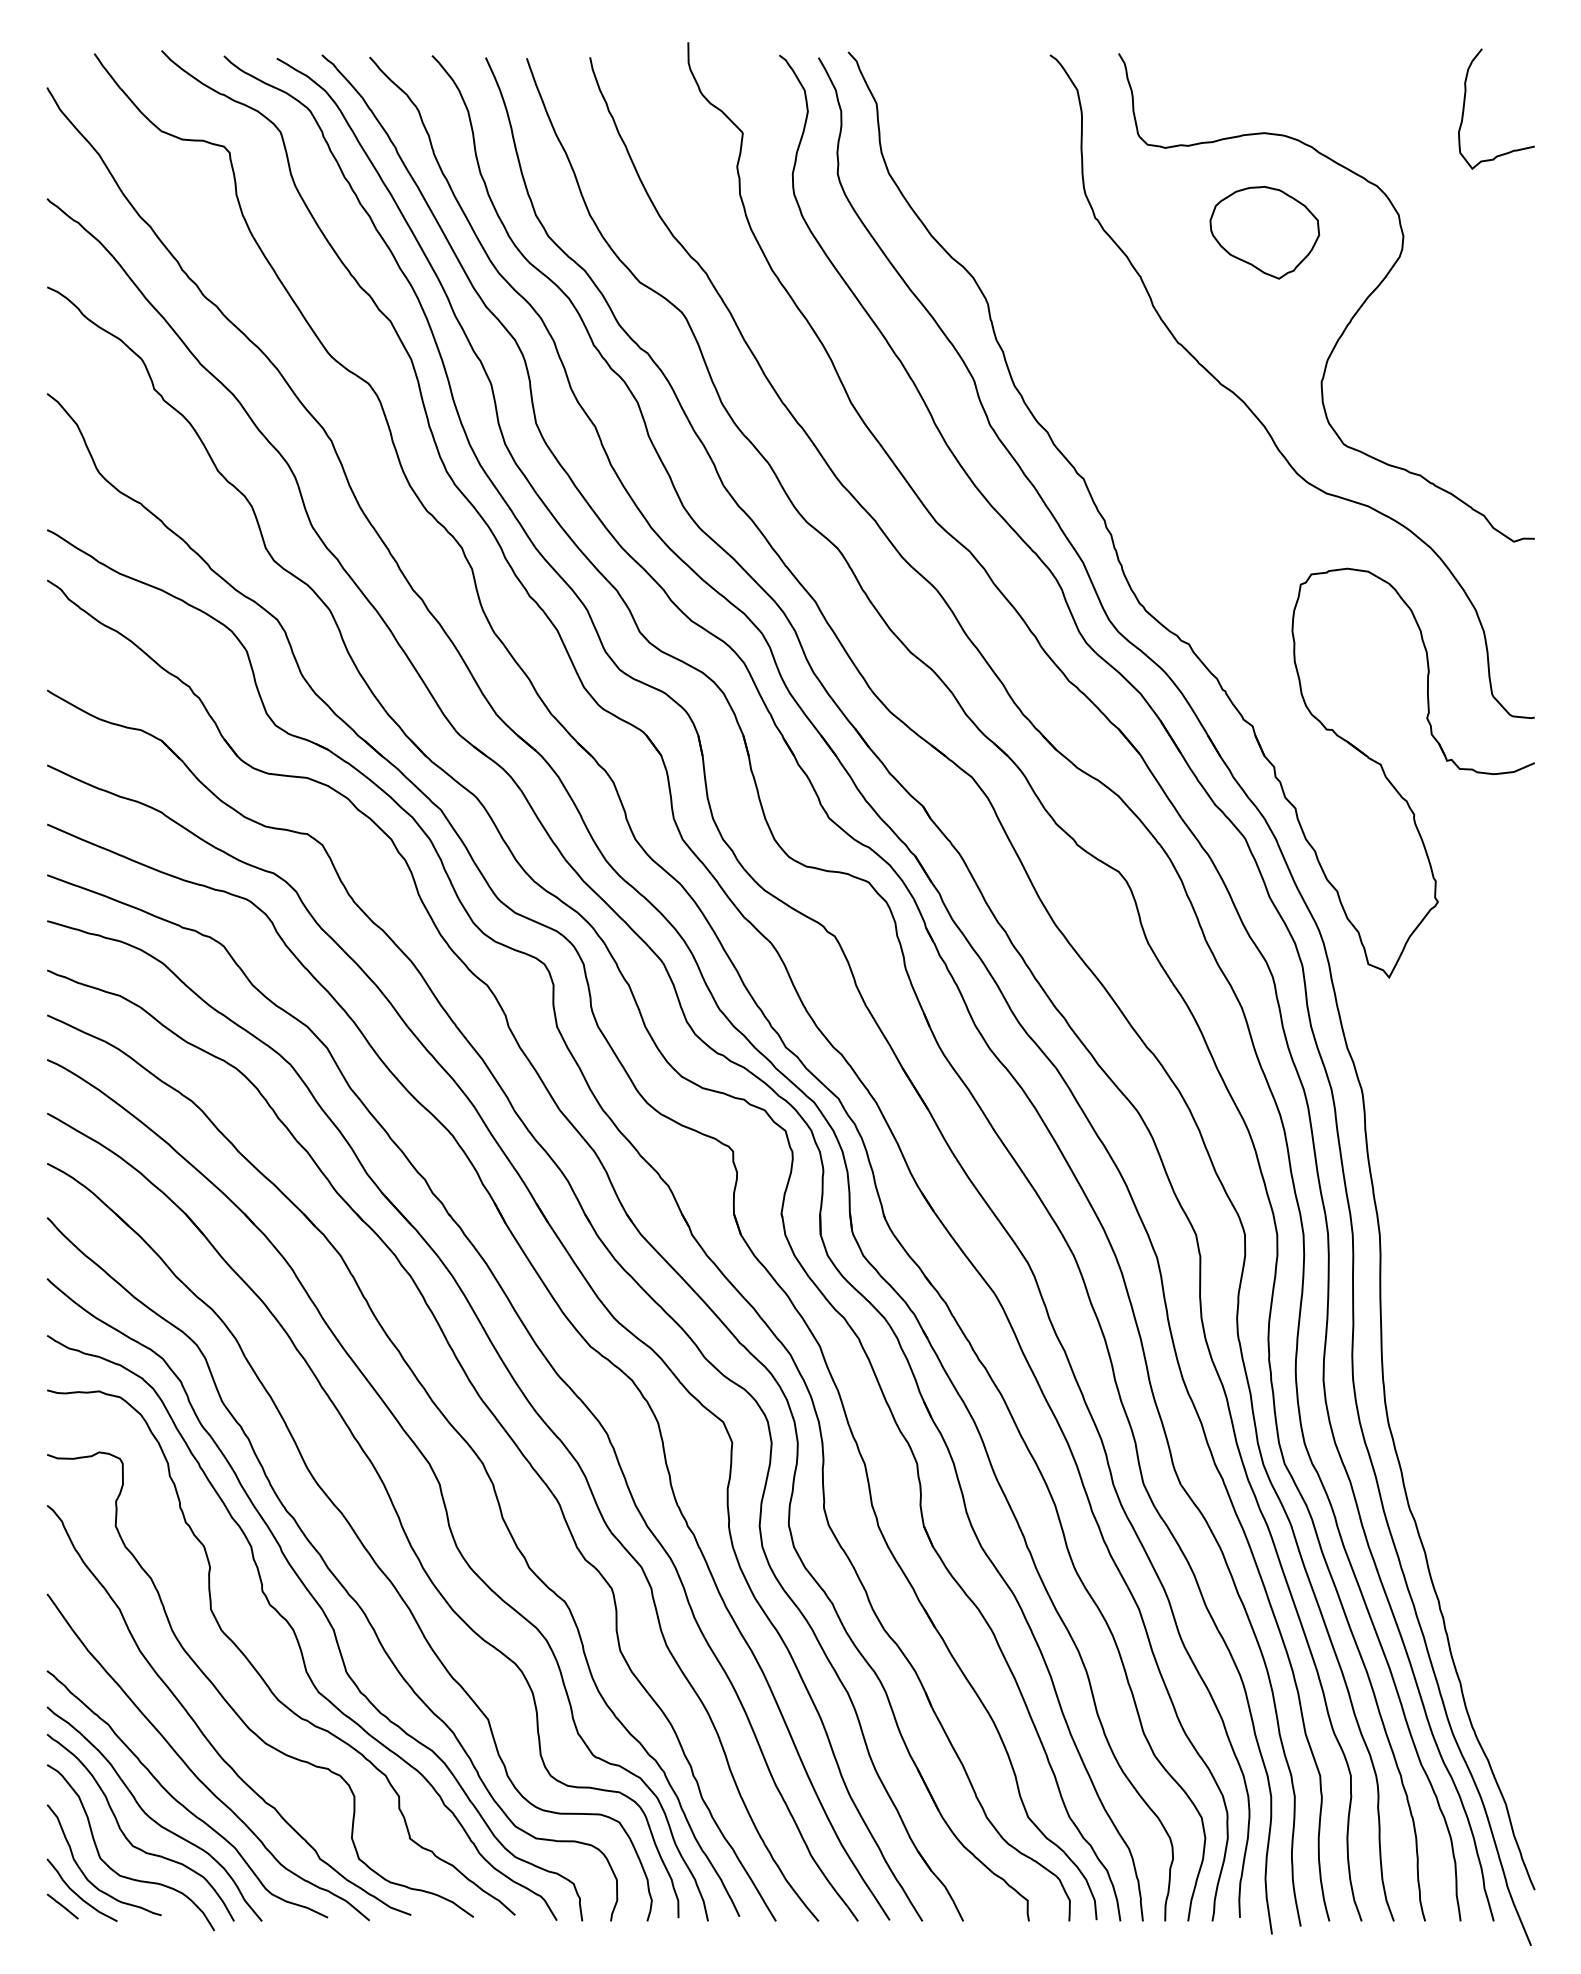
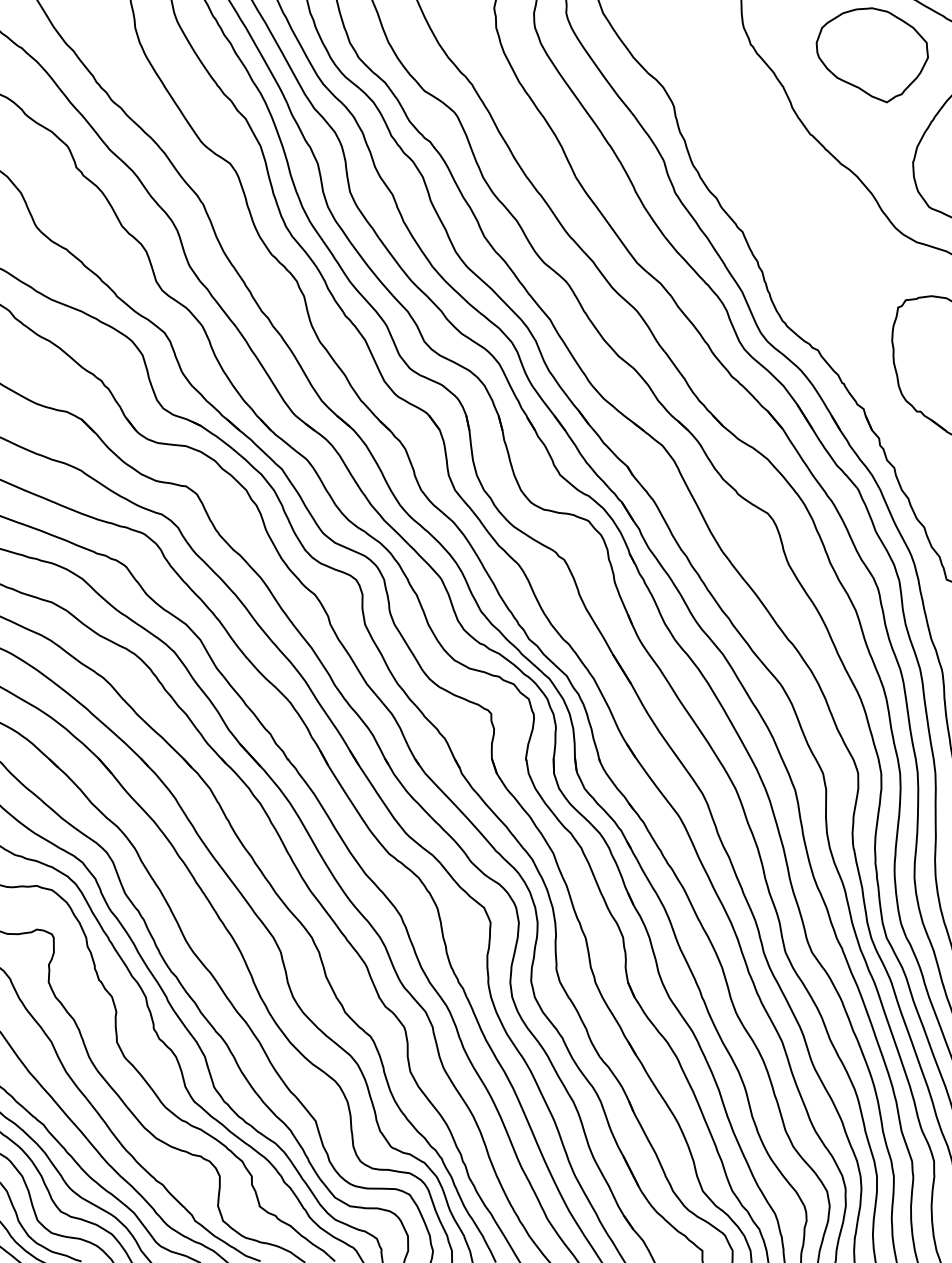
part: (1264, 232) -> (872, 55), size x1.43

